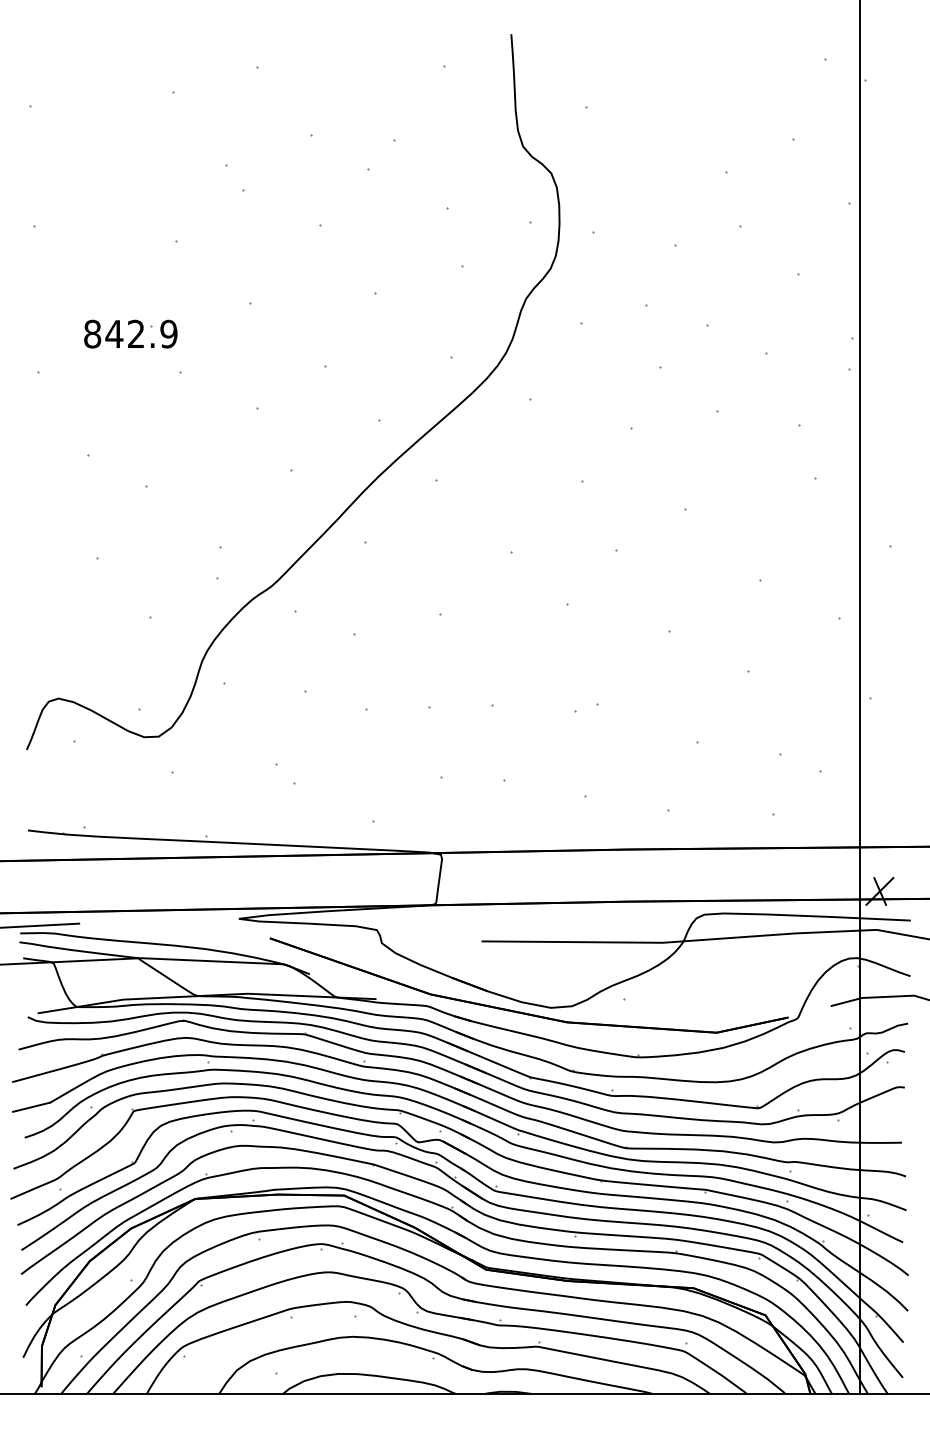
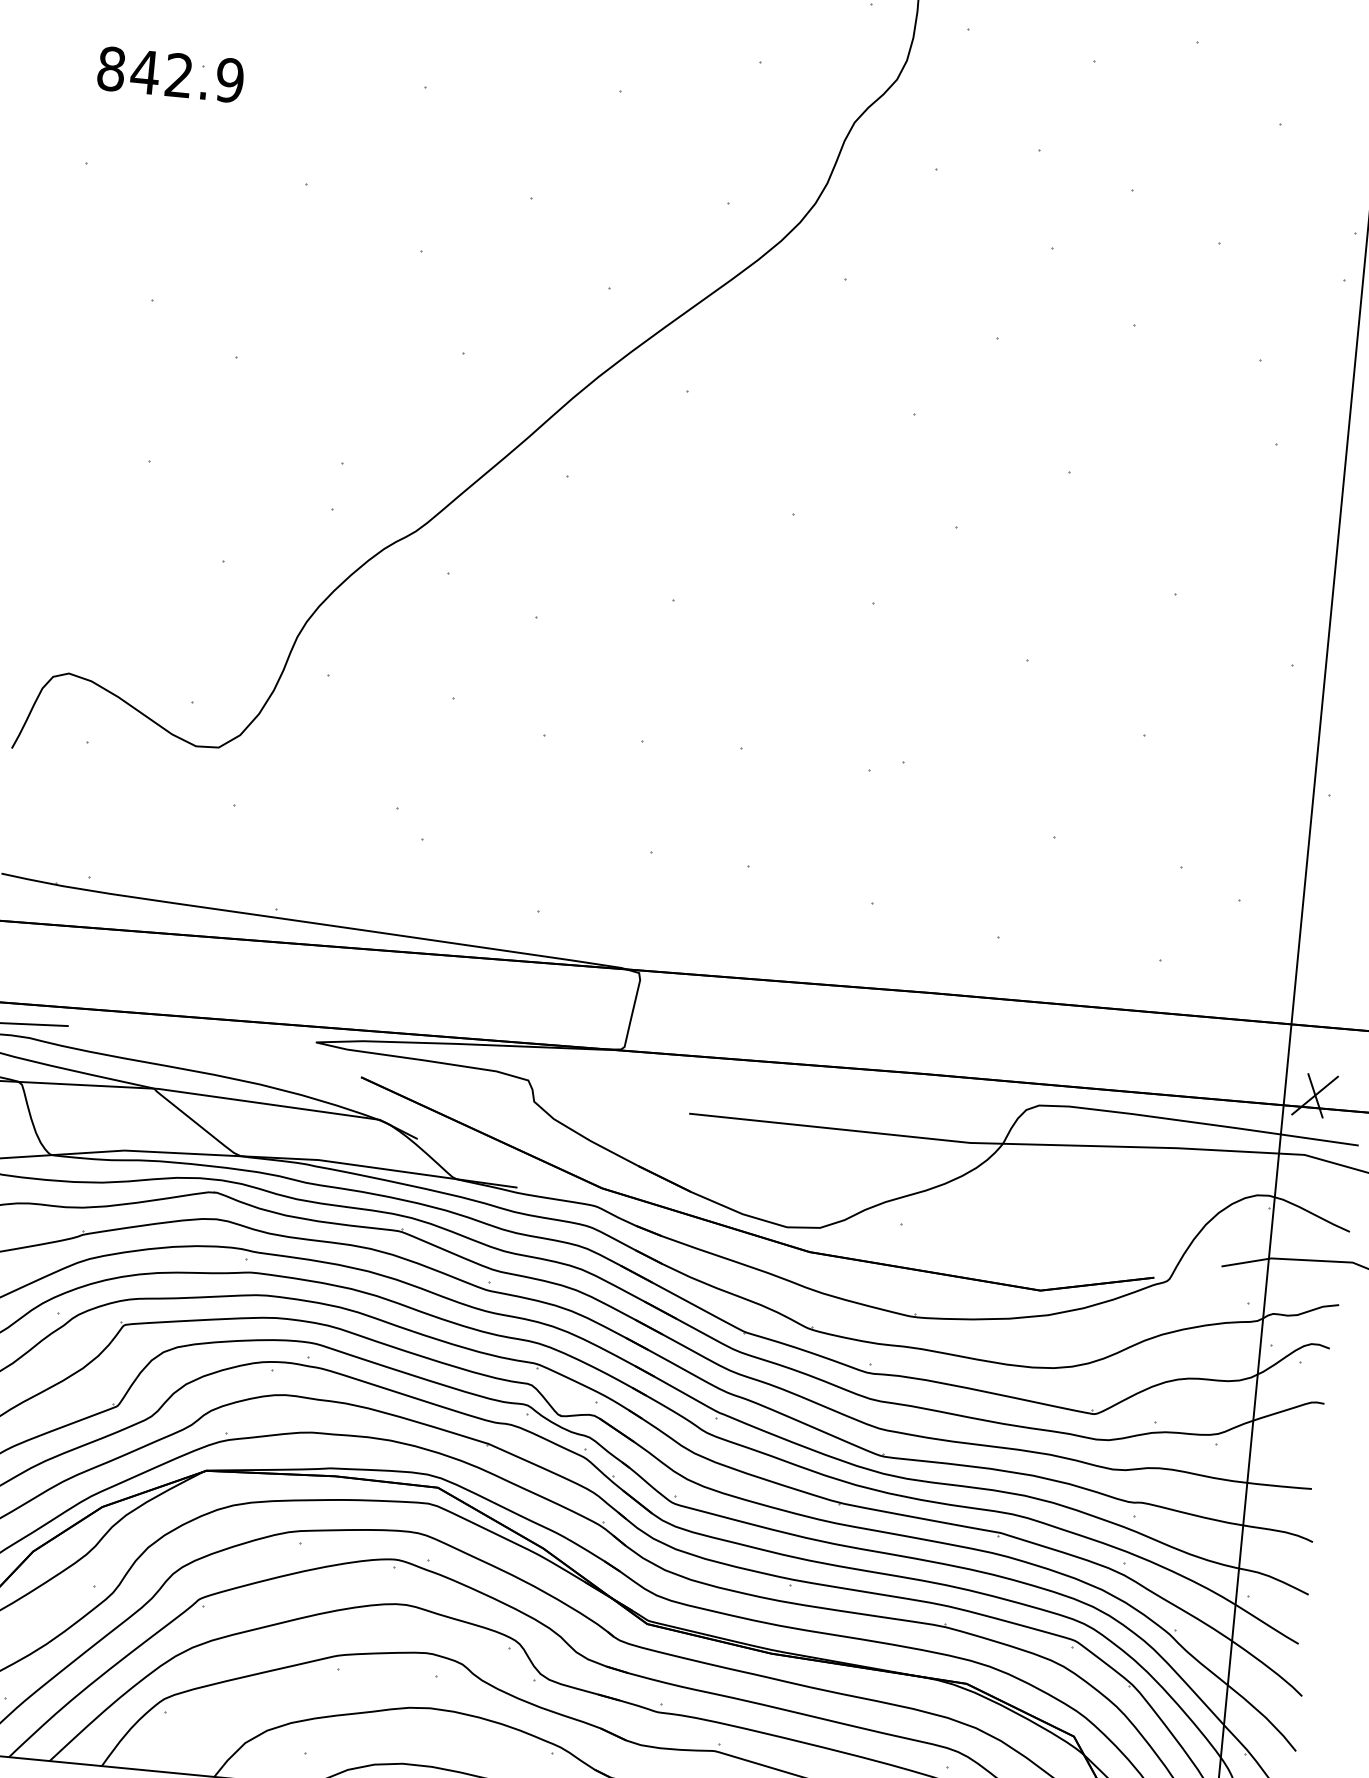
part: (130, 333) -> (170, 73), moved

